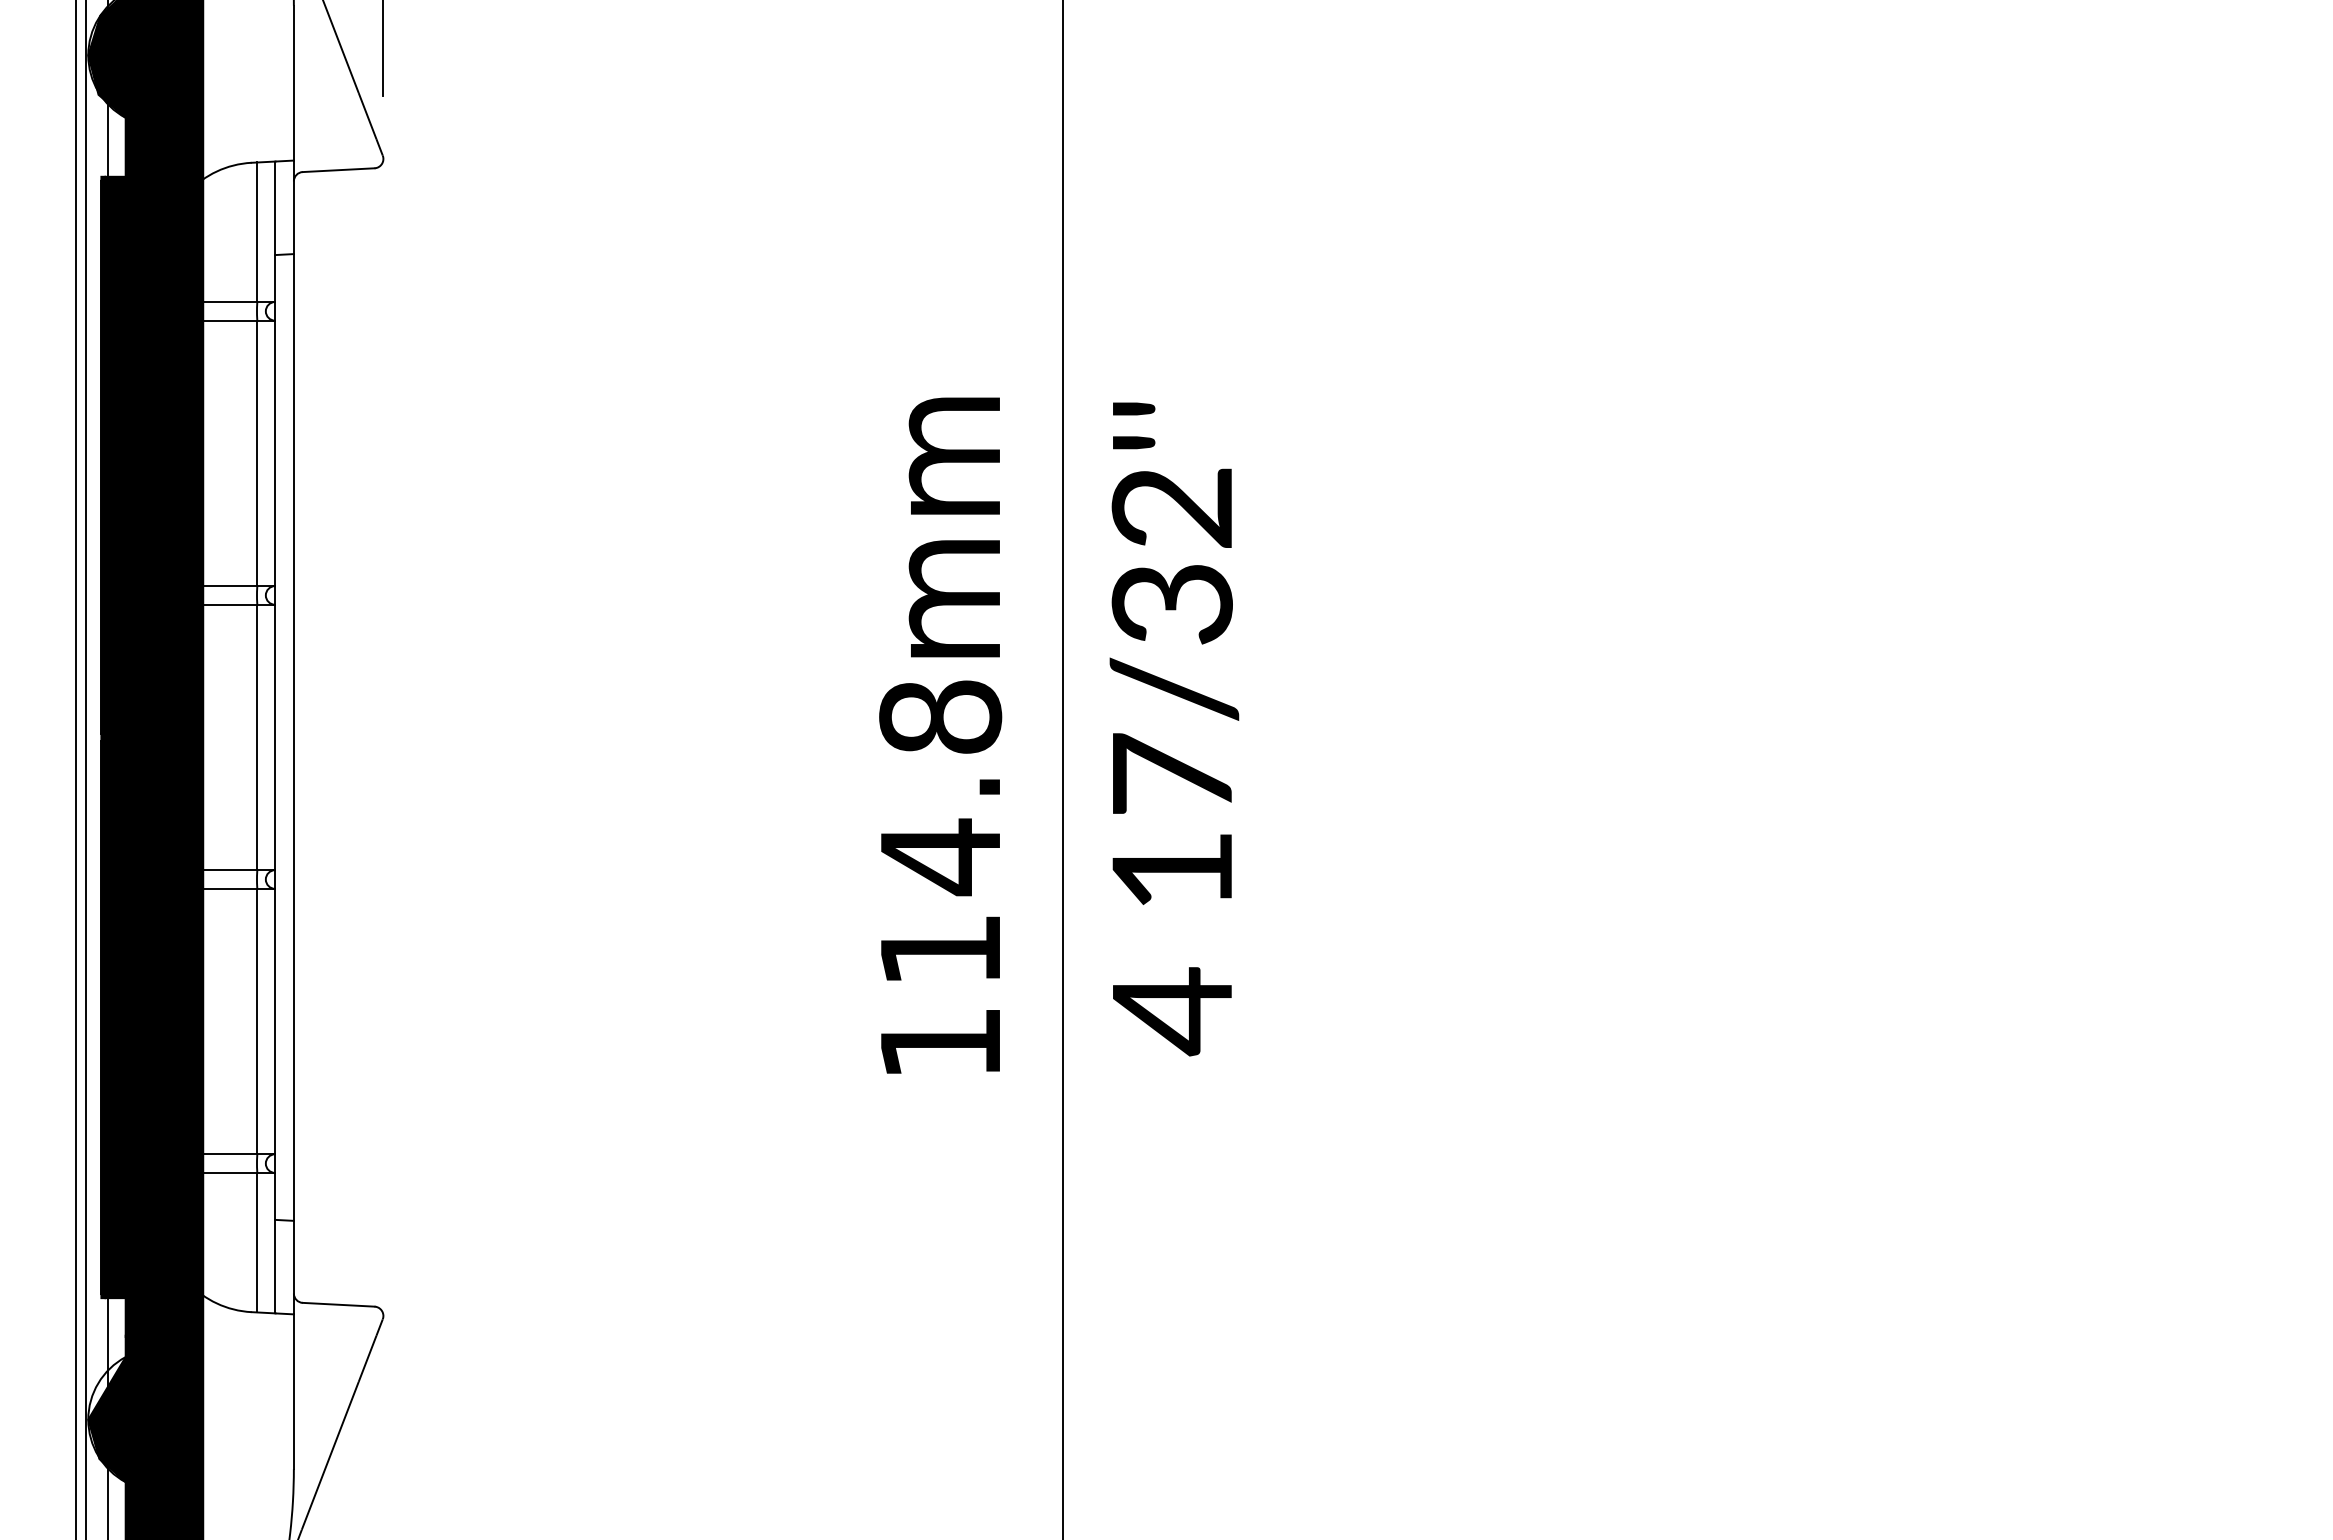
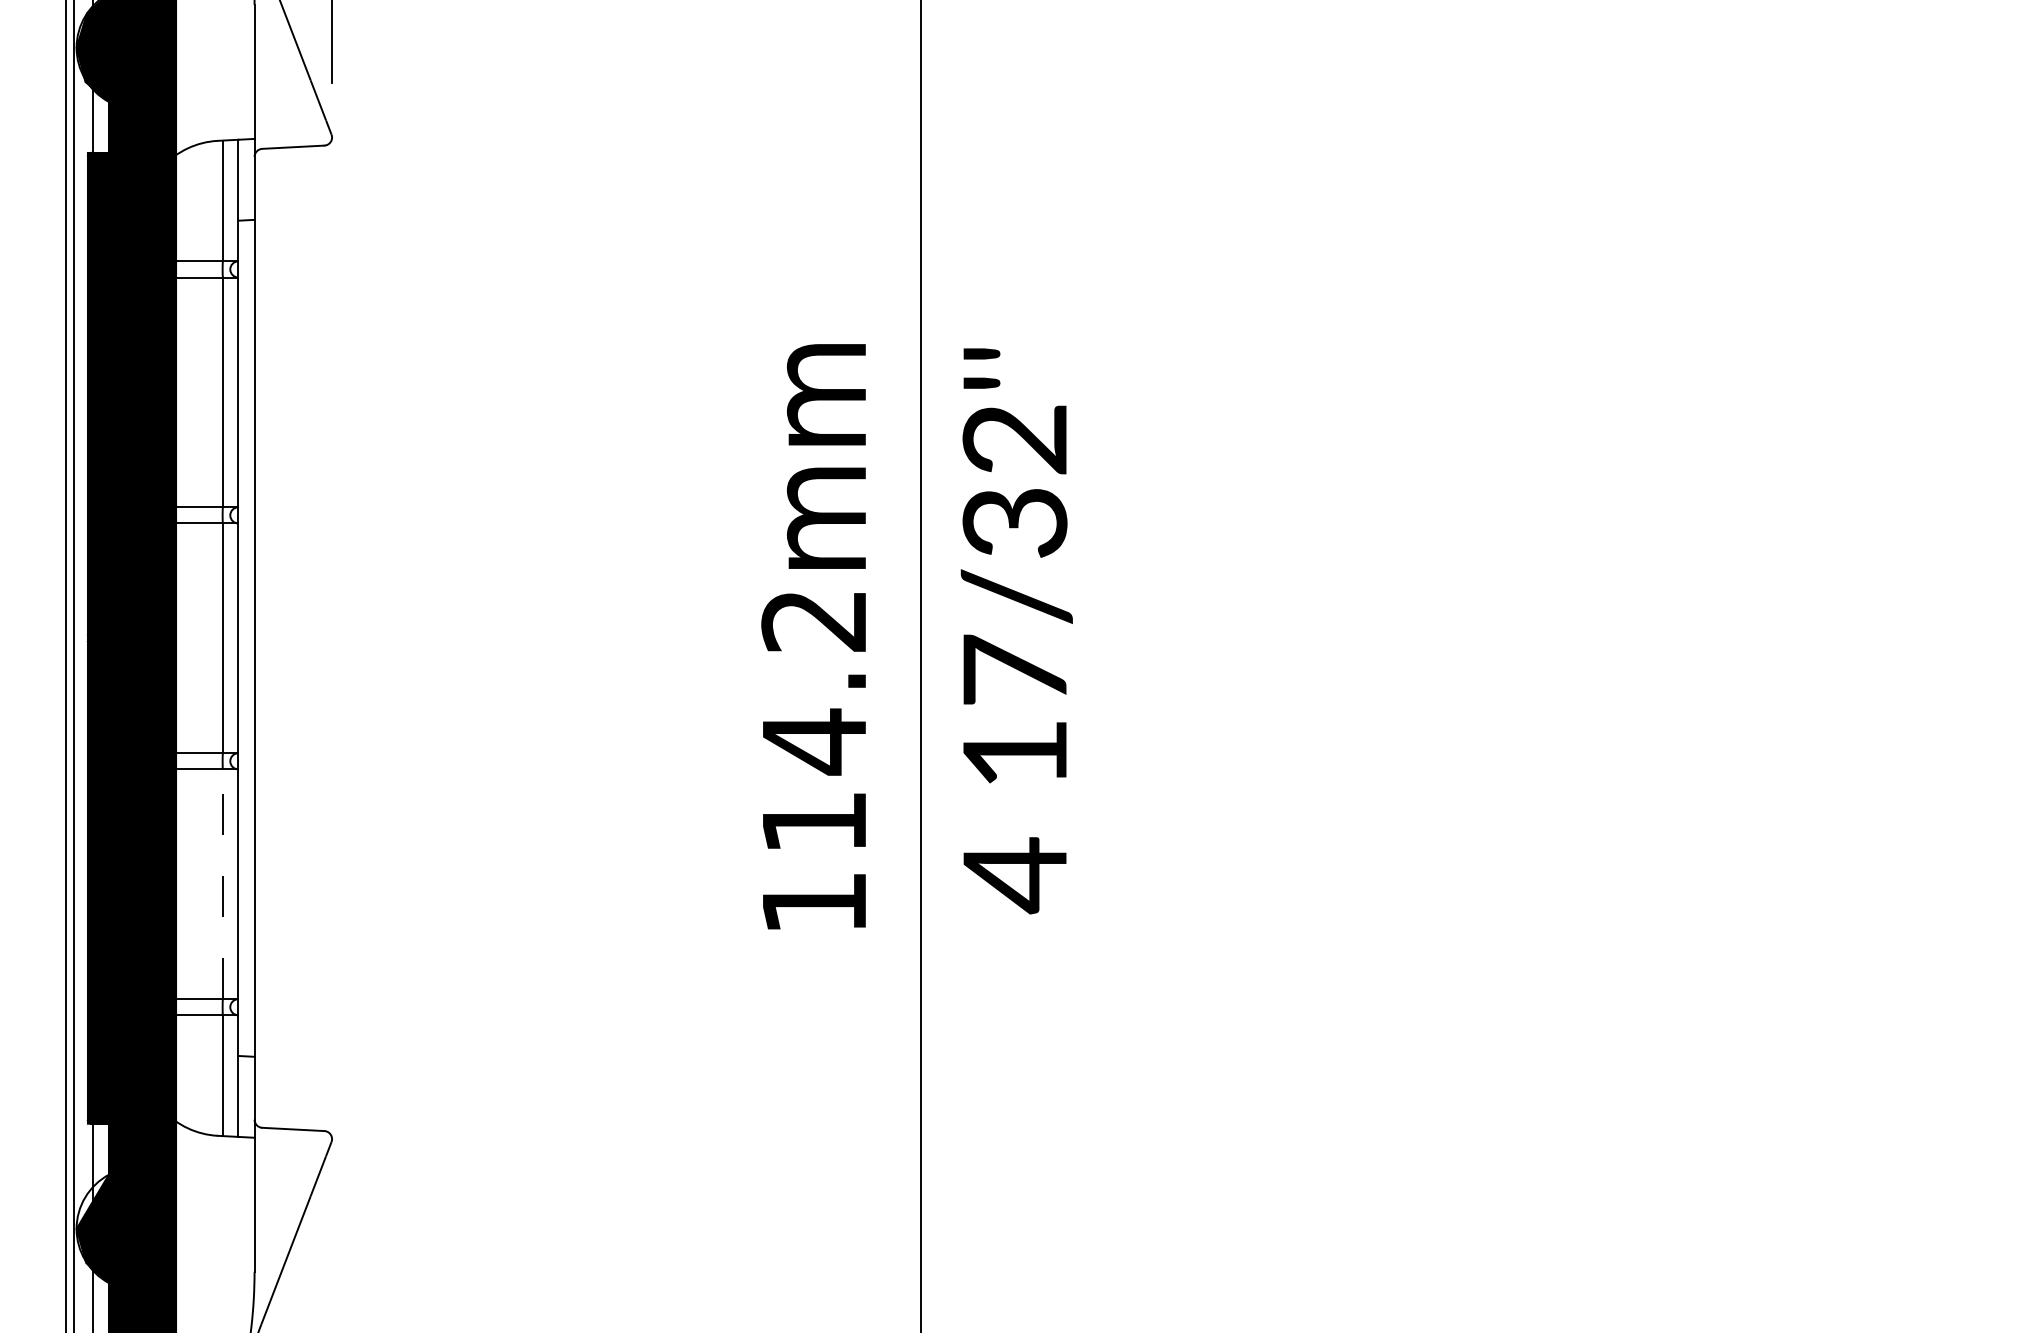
text: (940, 716) -> (814, 620), 114.8mm -> 114.2mm
line: (257, 1021) -> (223, 884), solid -> dashed

